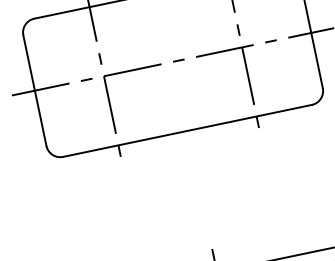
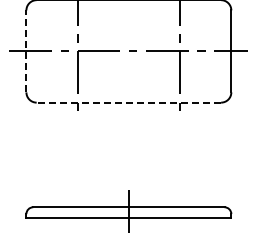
line: (35, 90) -> (26, 51), solid -> dashed
line: (186, 130) -> (128, 102), solid -> dashed

